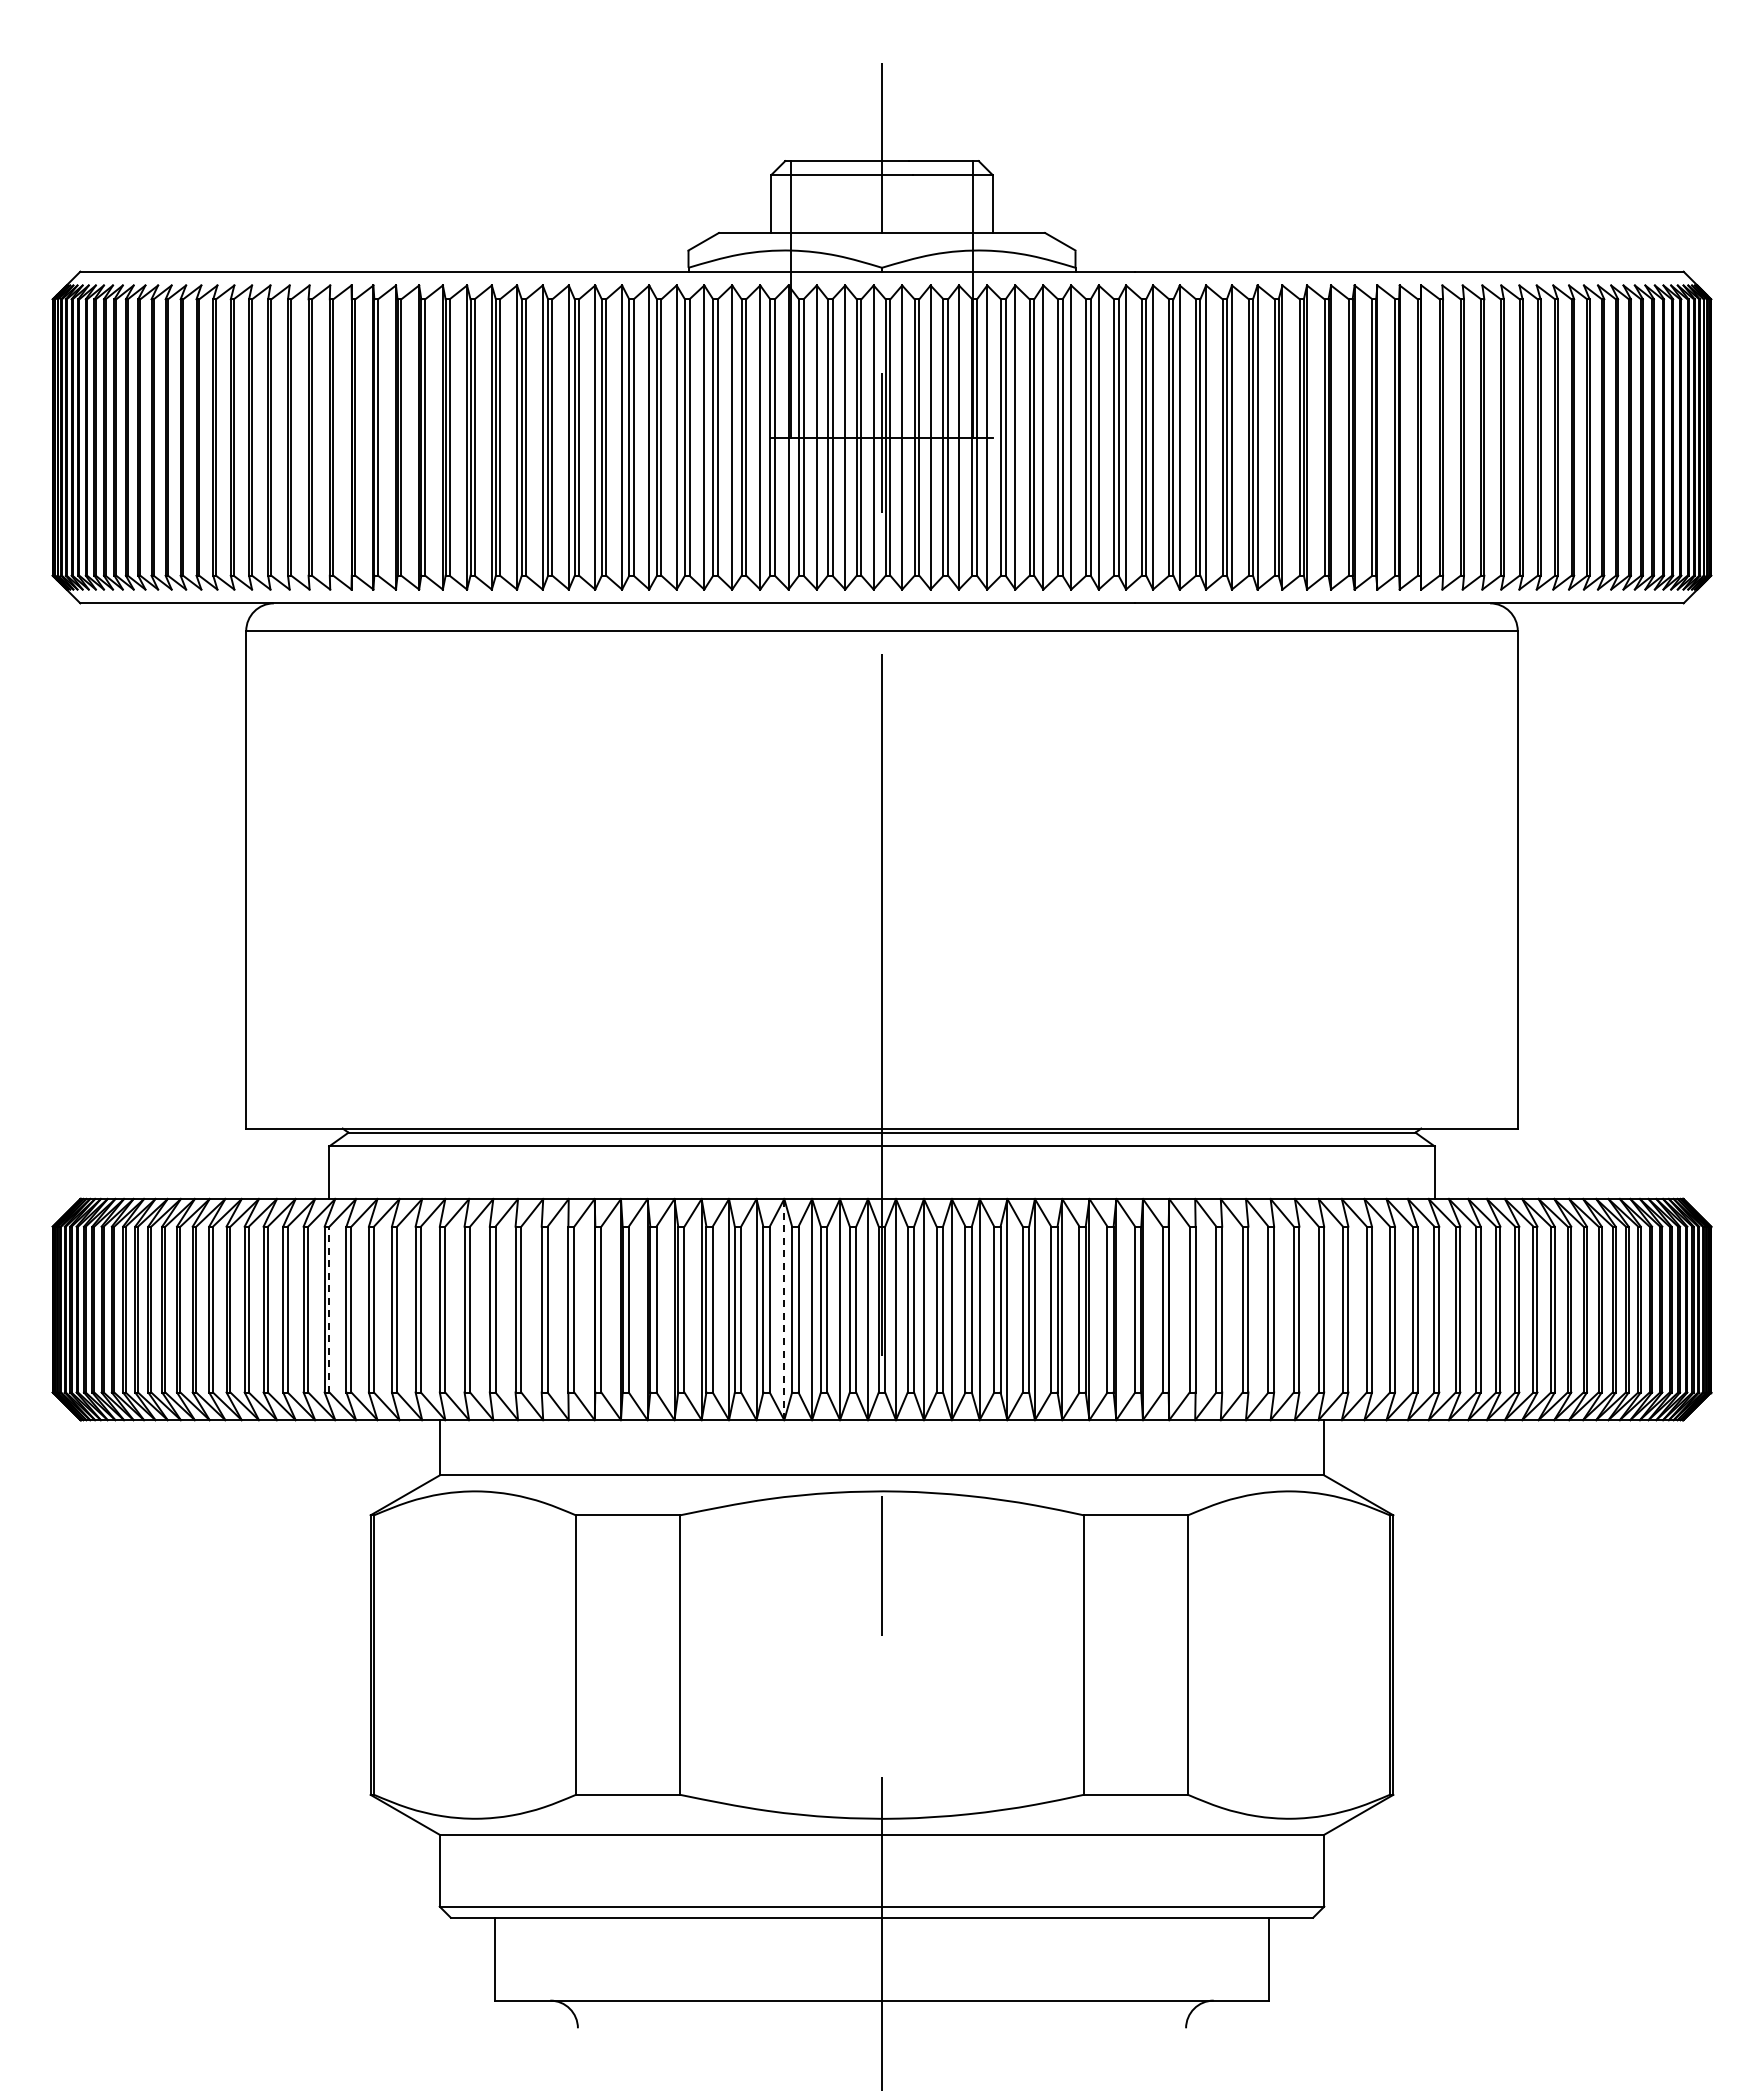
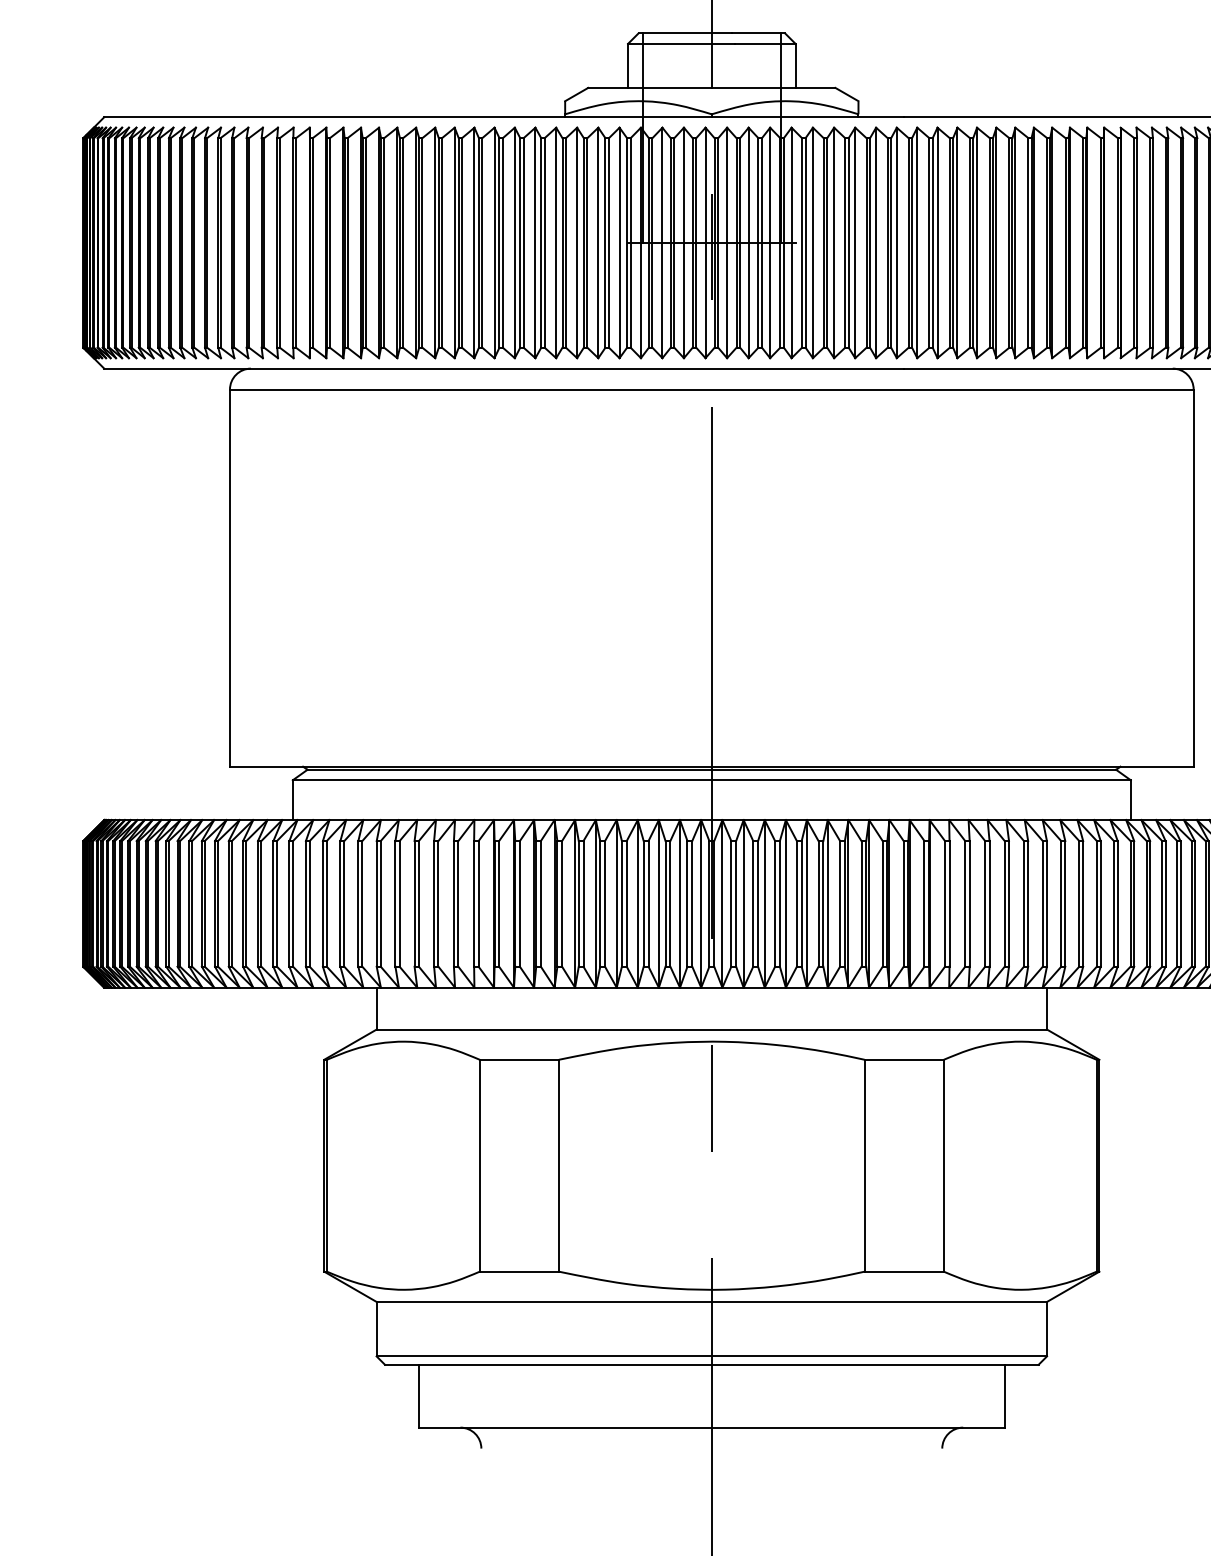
line: (329, 1309) -> (293, 903), dashed -> solid
line: (784, 1309) -> (637, 903), dashed -> solid

